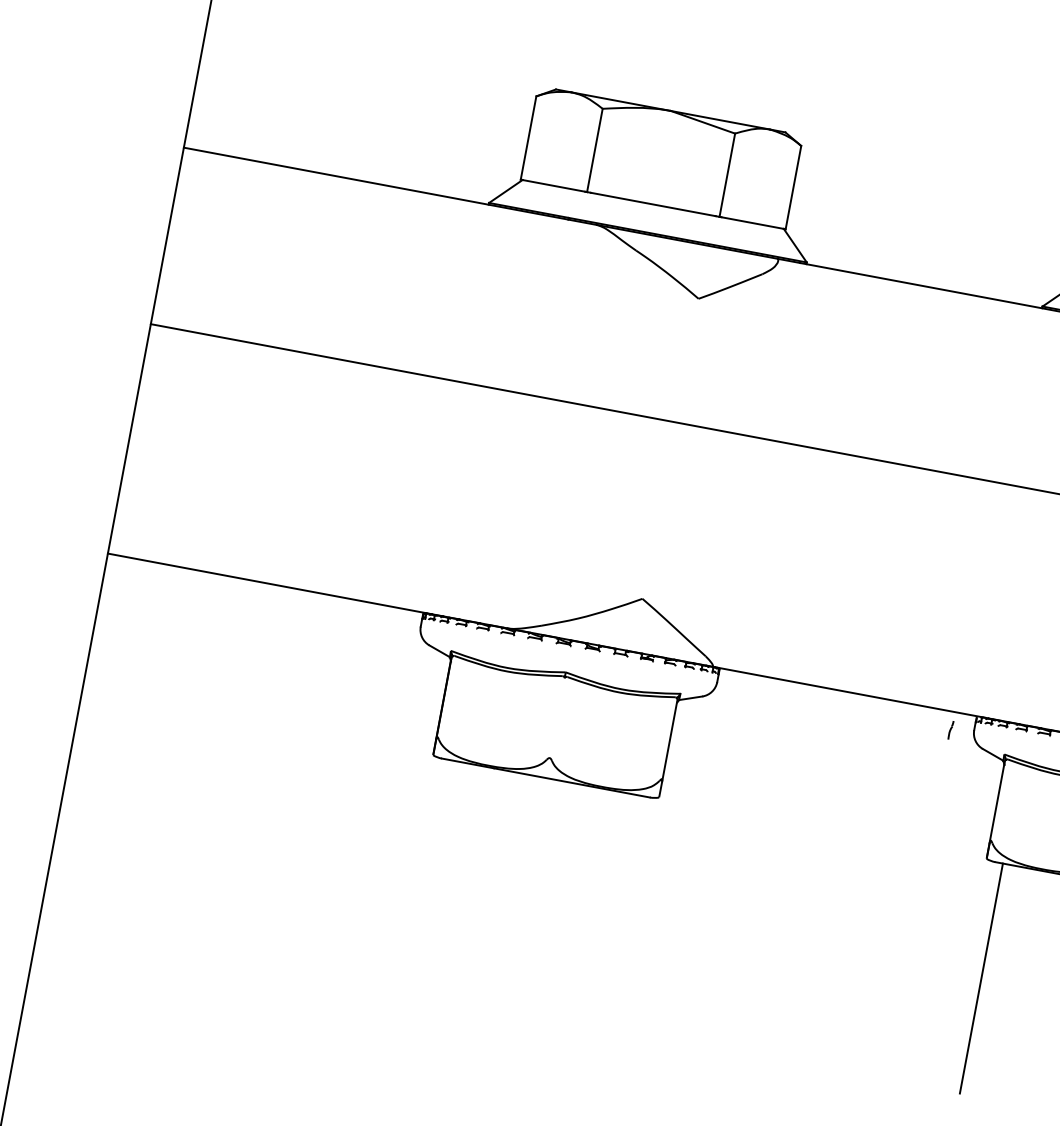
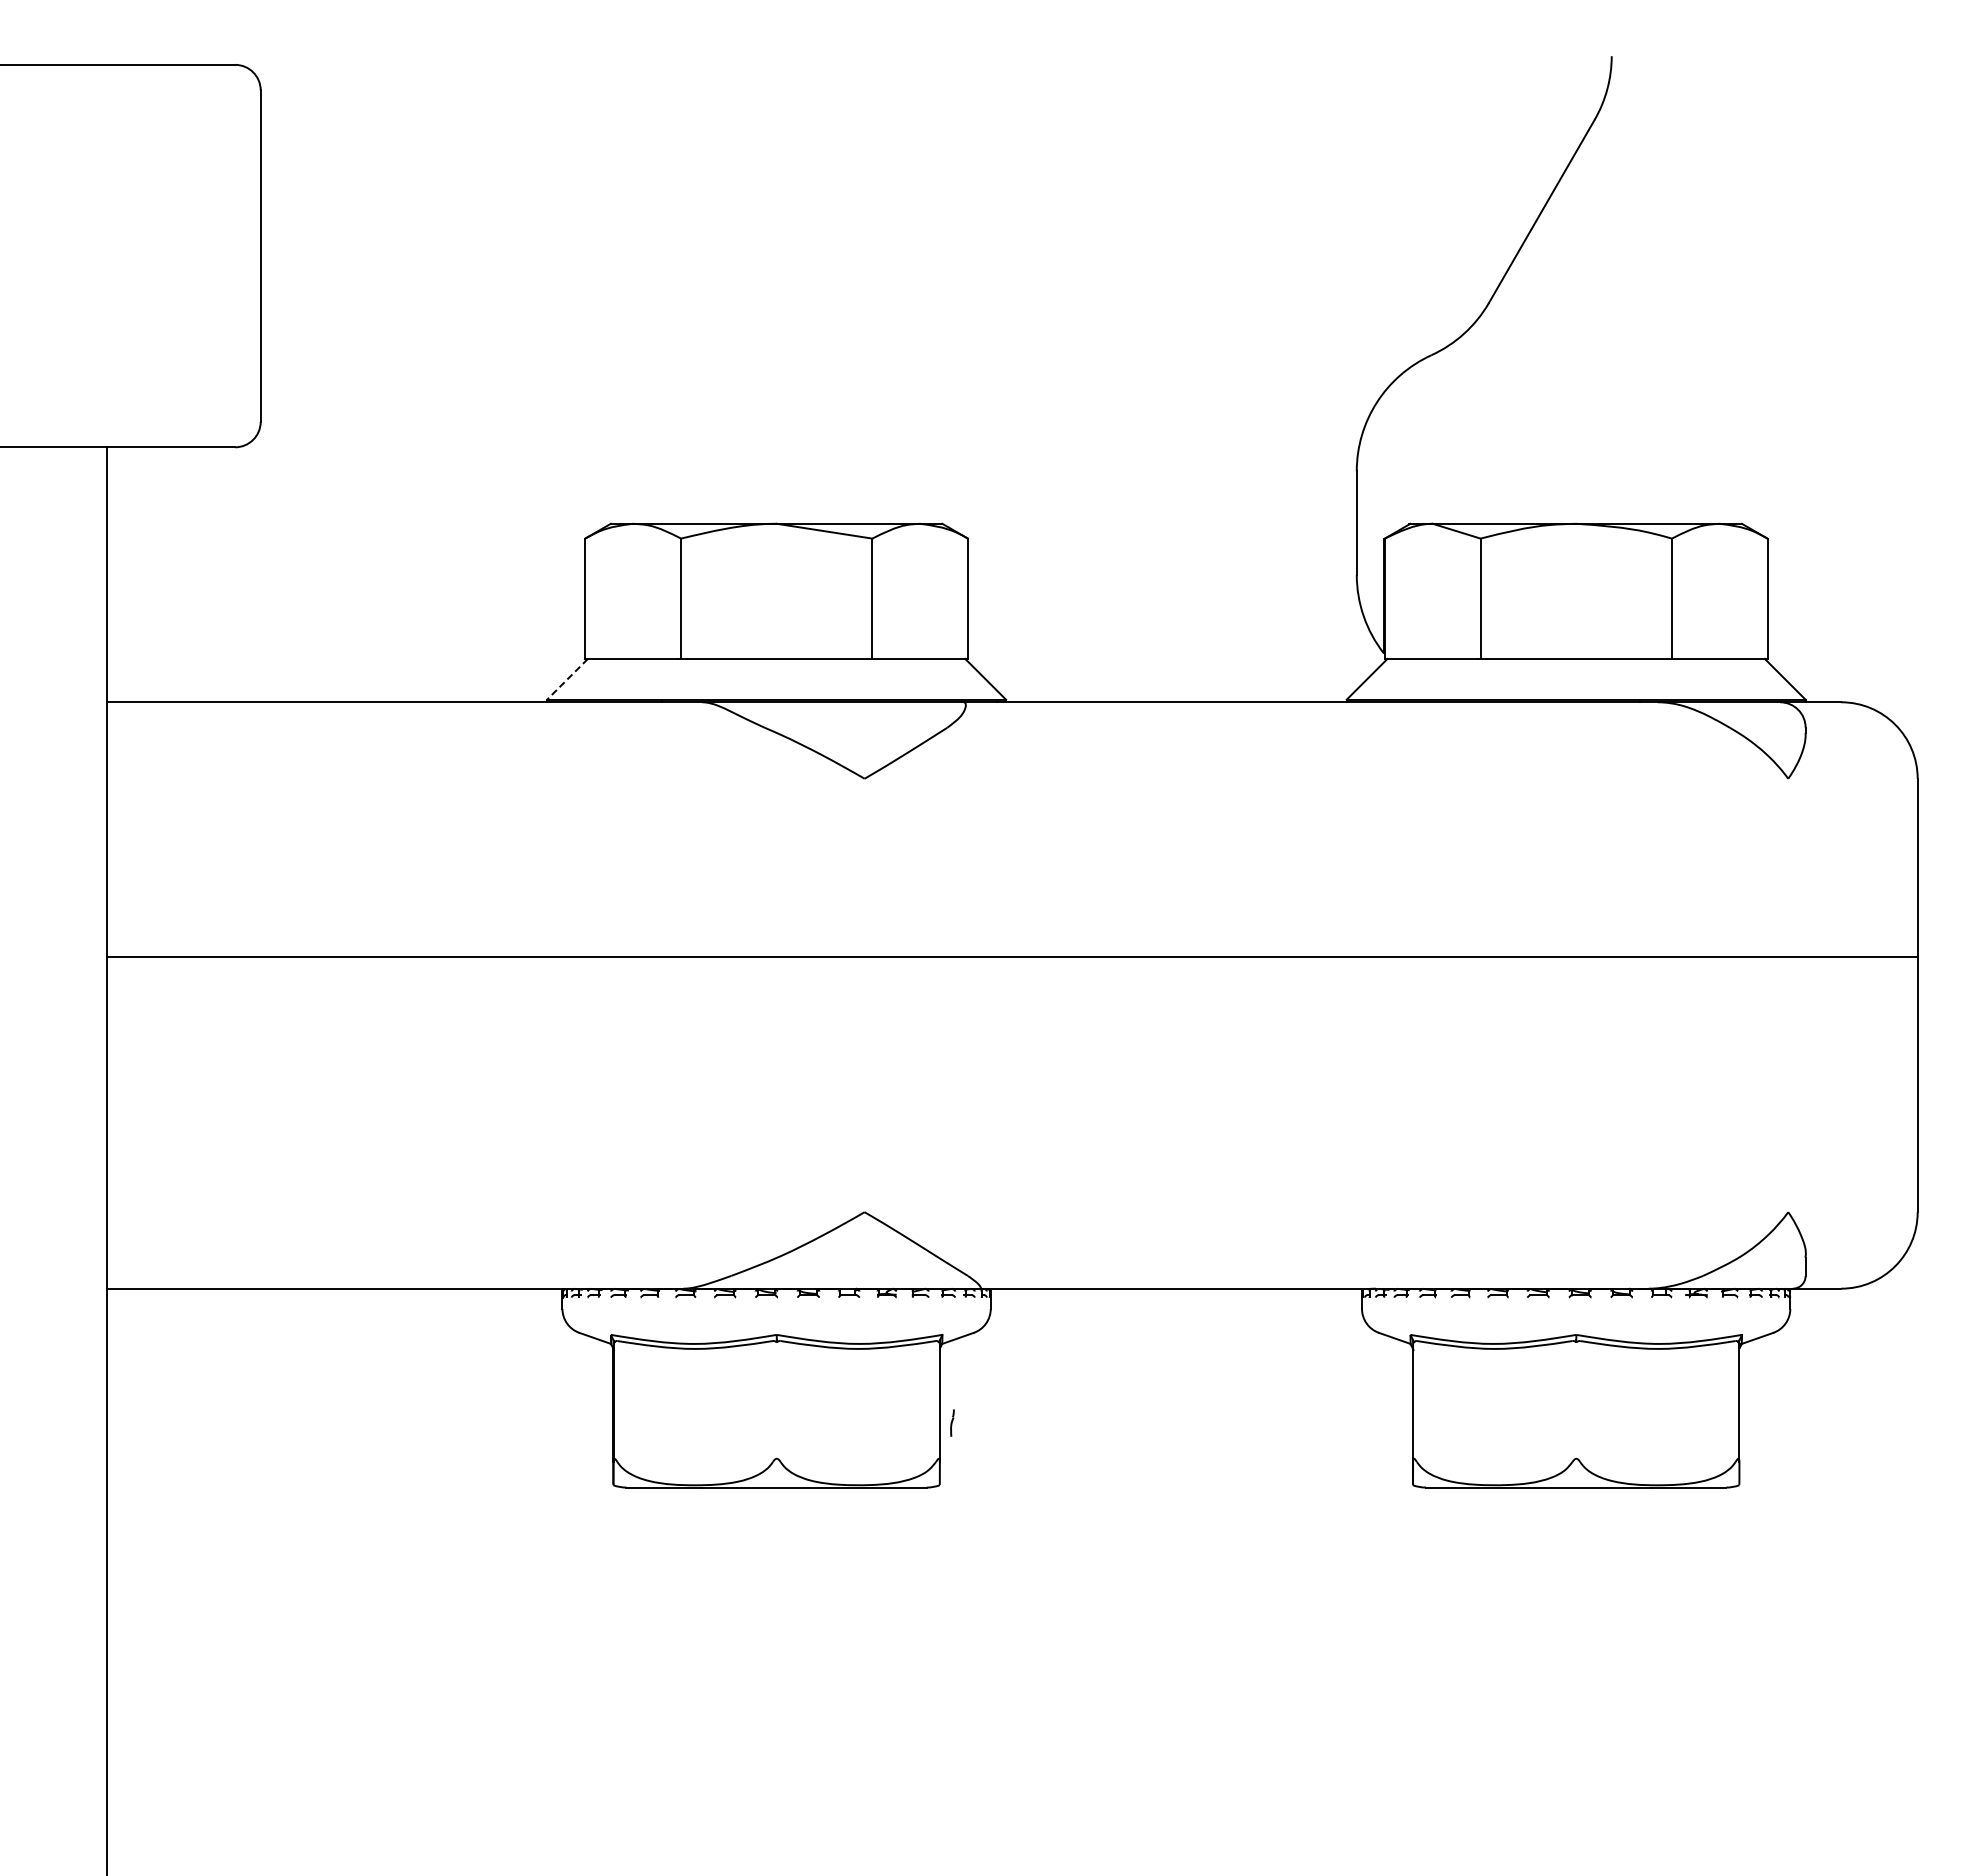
line: (505, 191) -> (567, 679), solid -> dashed
part: (950, 729) -> (952, 1422), moved
line: (981, 978) -> (1436, 1653), removed

